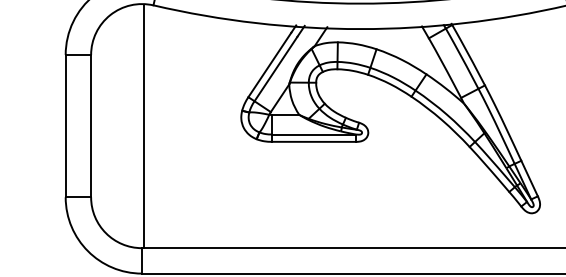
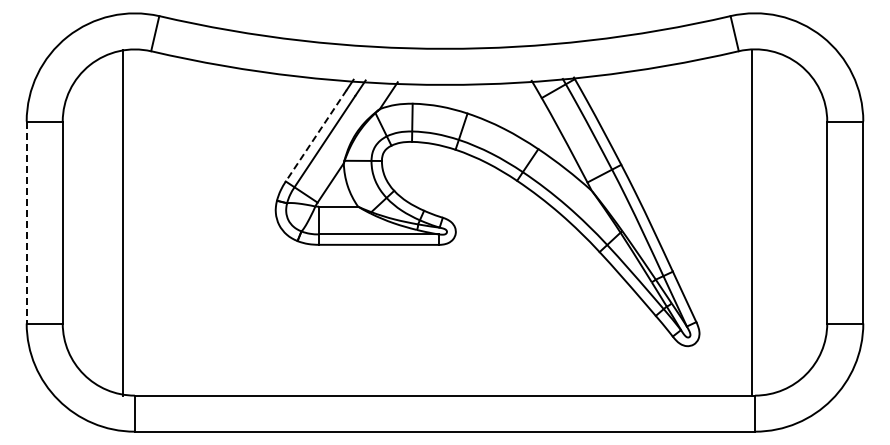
line: (270, 64) -> (316, 135), solid -> dashed
line: (65, 126) -> (26, 222), solid -> dashed
line: (144, 126) -> (123, 222), moved

